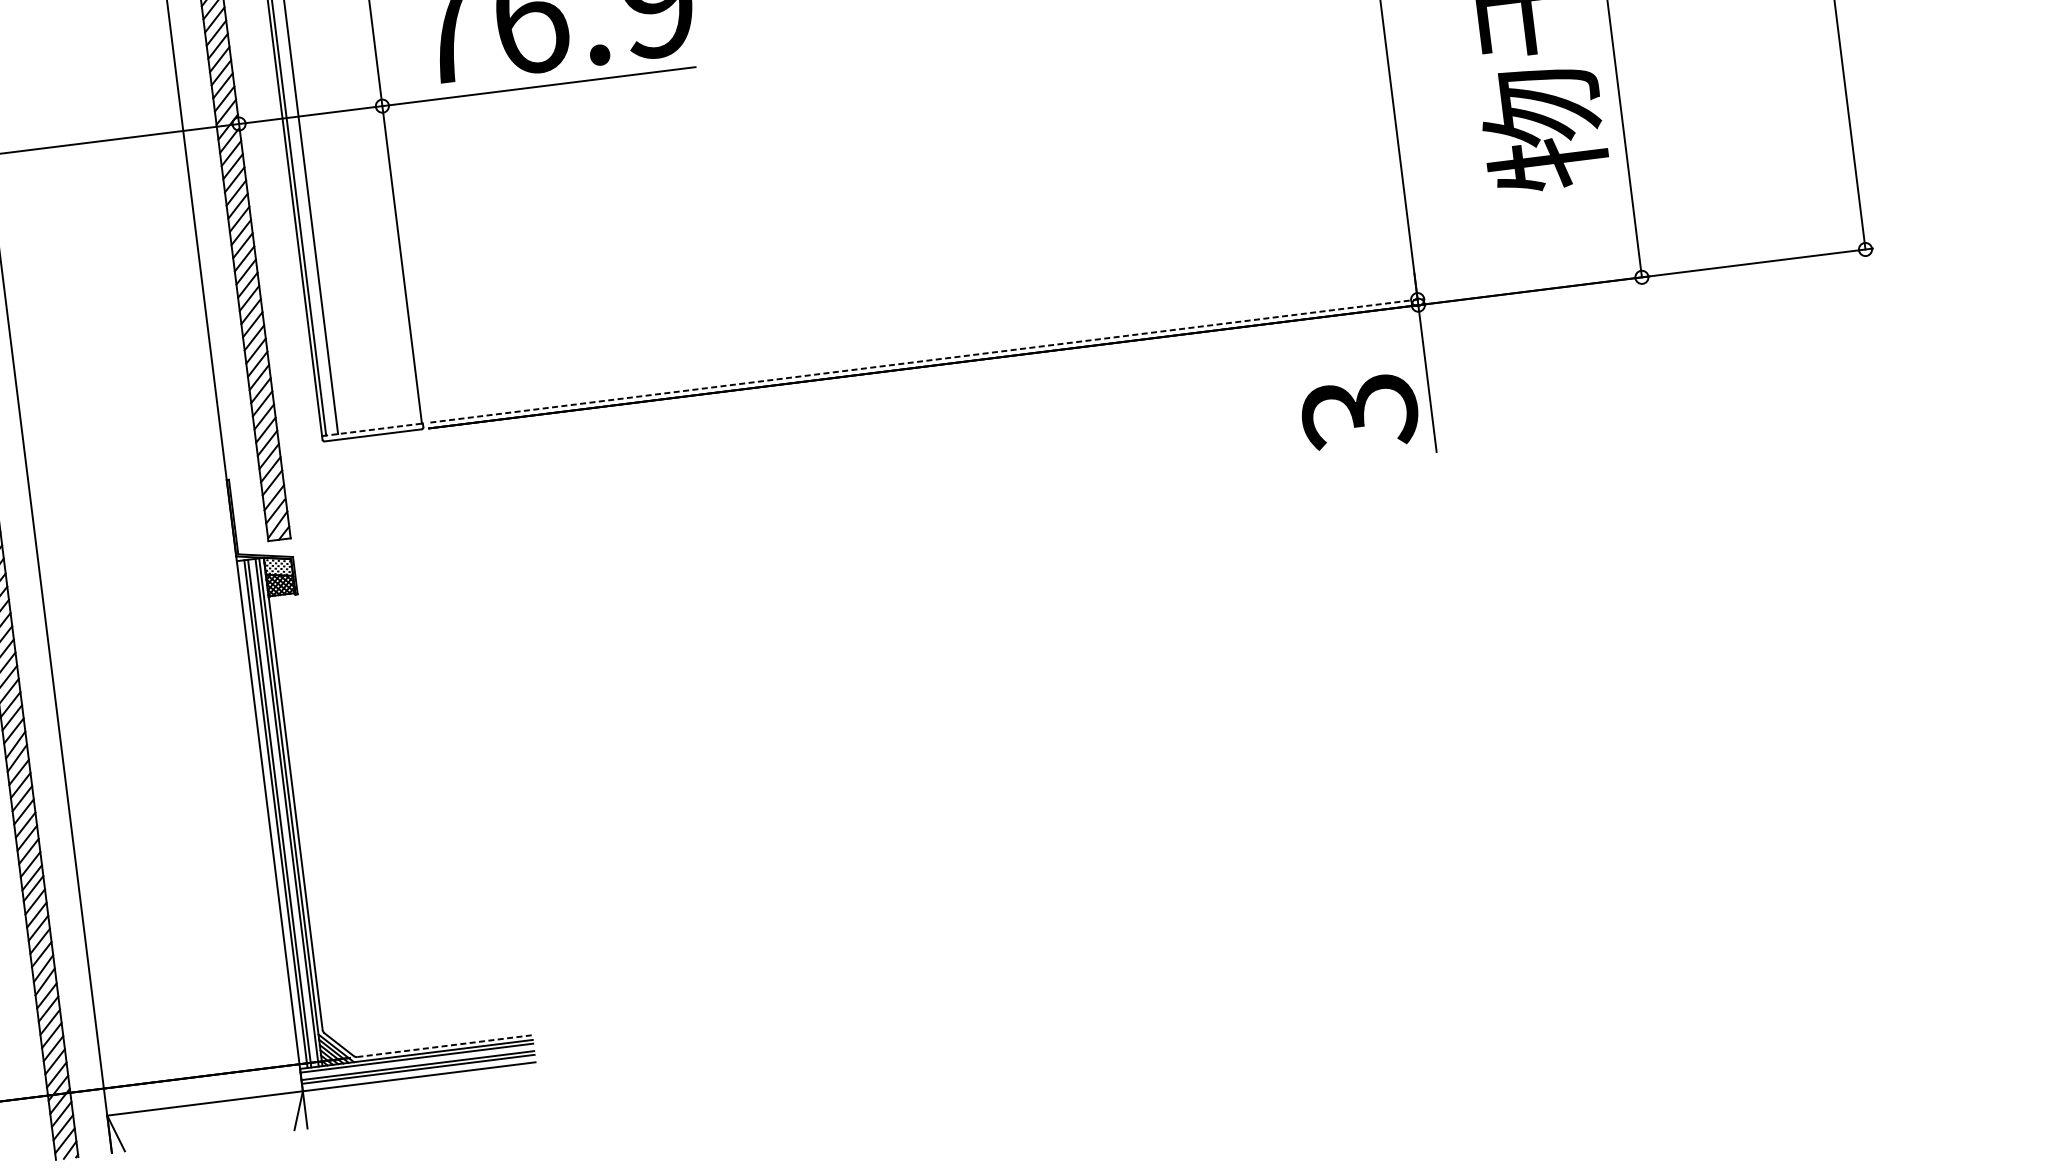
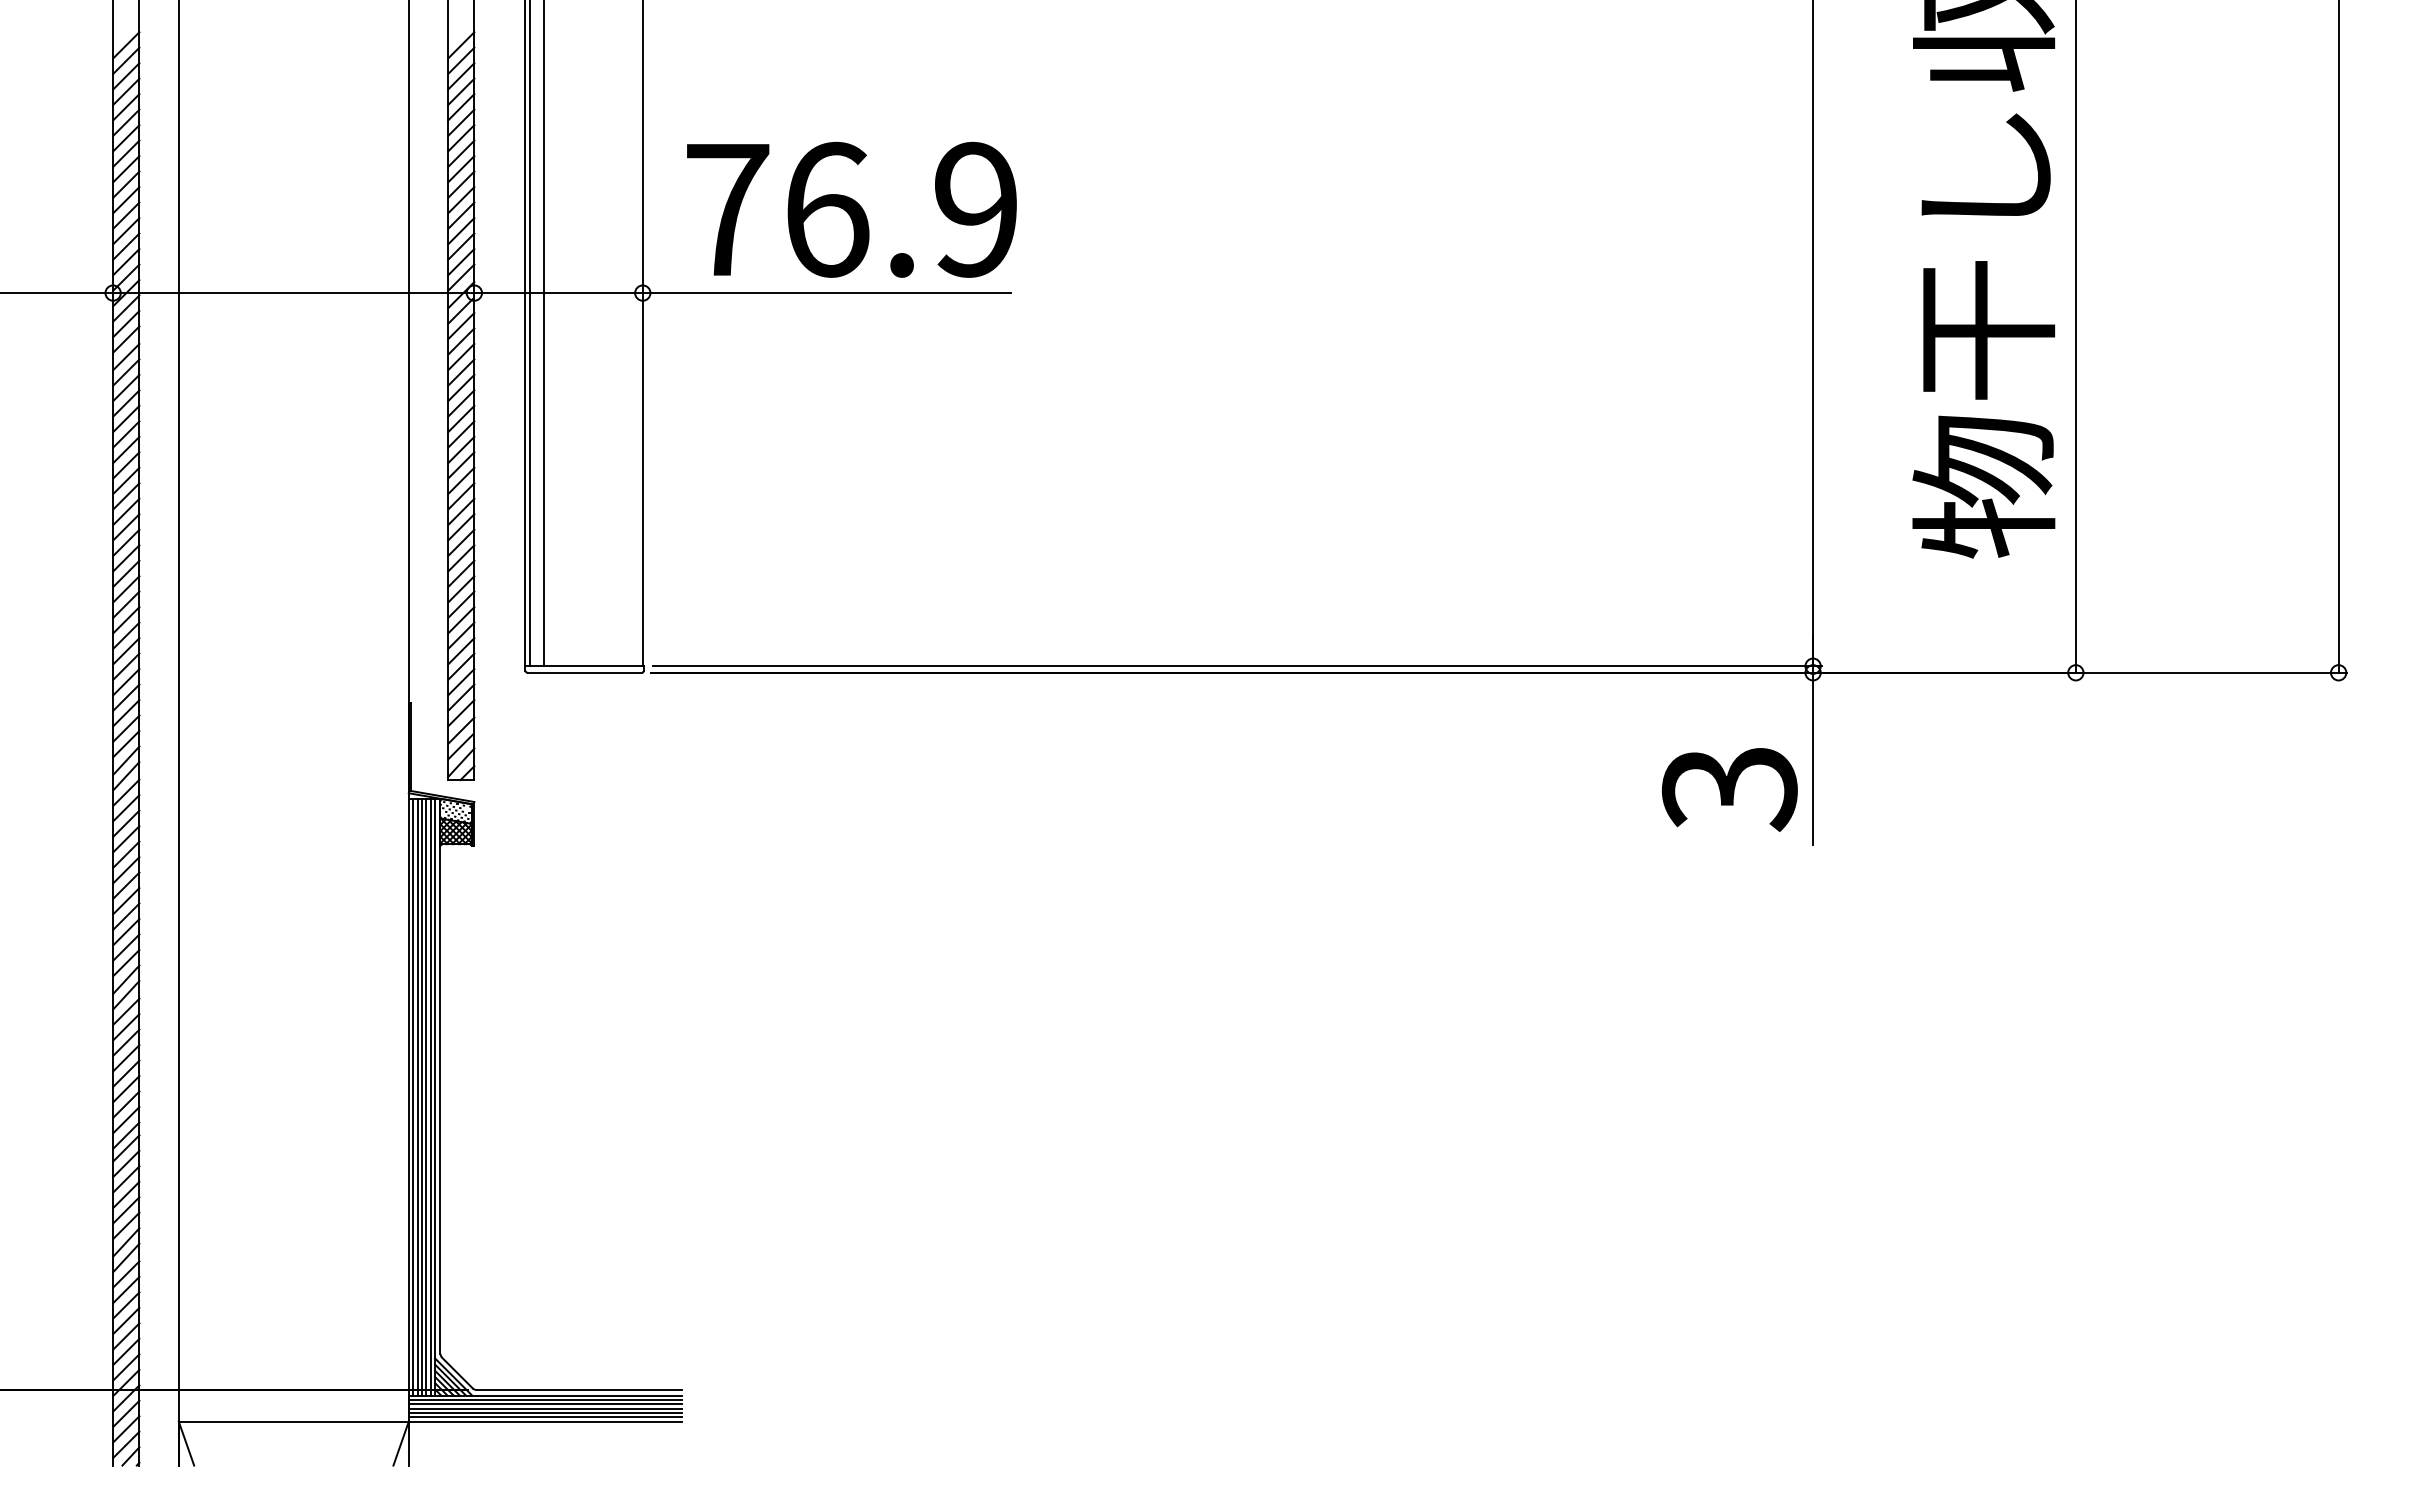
line: (927, 360) -> (1237, 666), dashed -> solid
line: (373, 429) -> (585, 666), dashed -> solid
line: (283, 812) -> (426, 1096), added
line: (272, 814) -> (413, 1096), added
line: (444, 1046) -> (579, 1390), dashed -> solid
line: (417, 1062) -> (545, 1404), added
line: (418, 1073) -> (545, 1417), added

